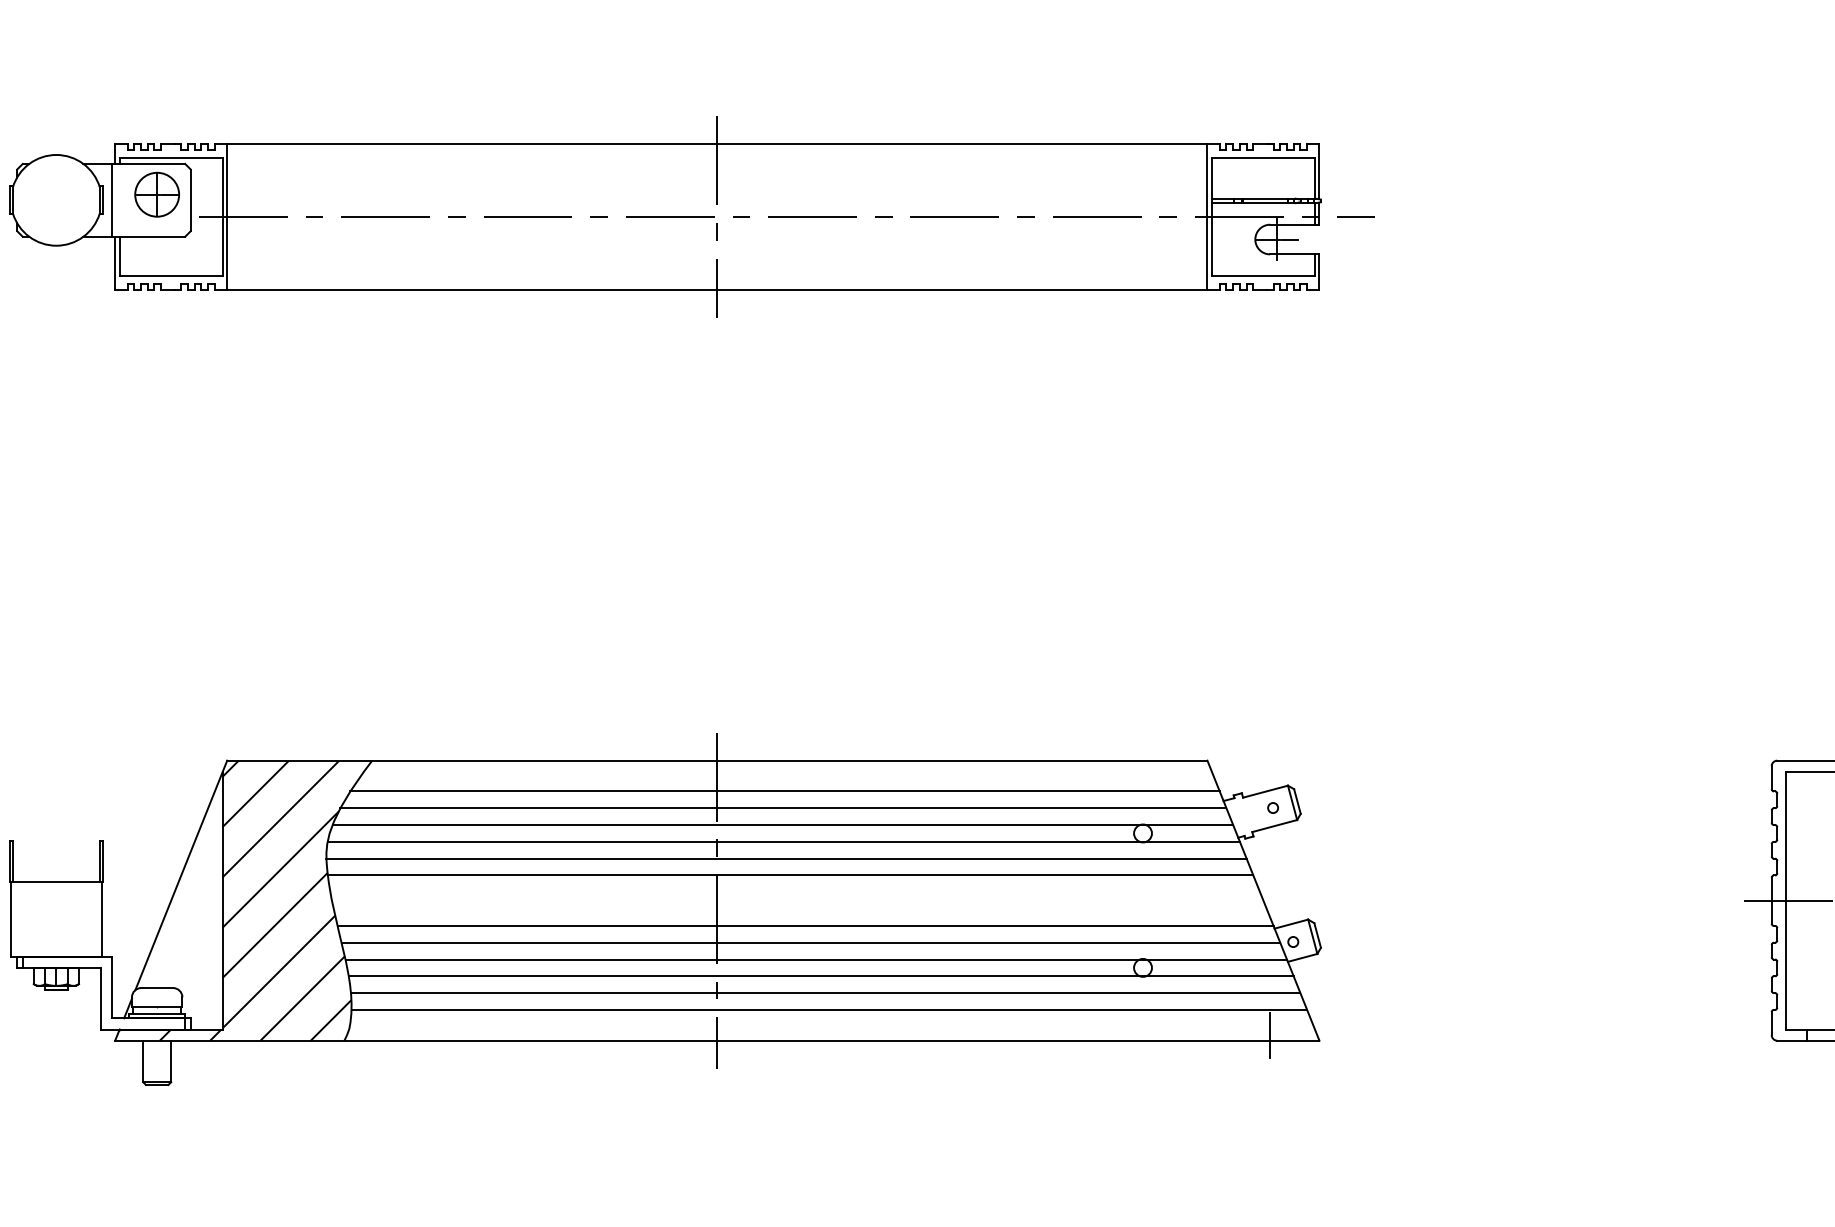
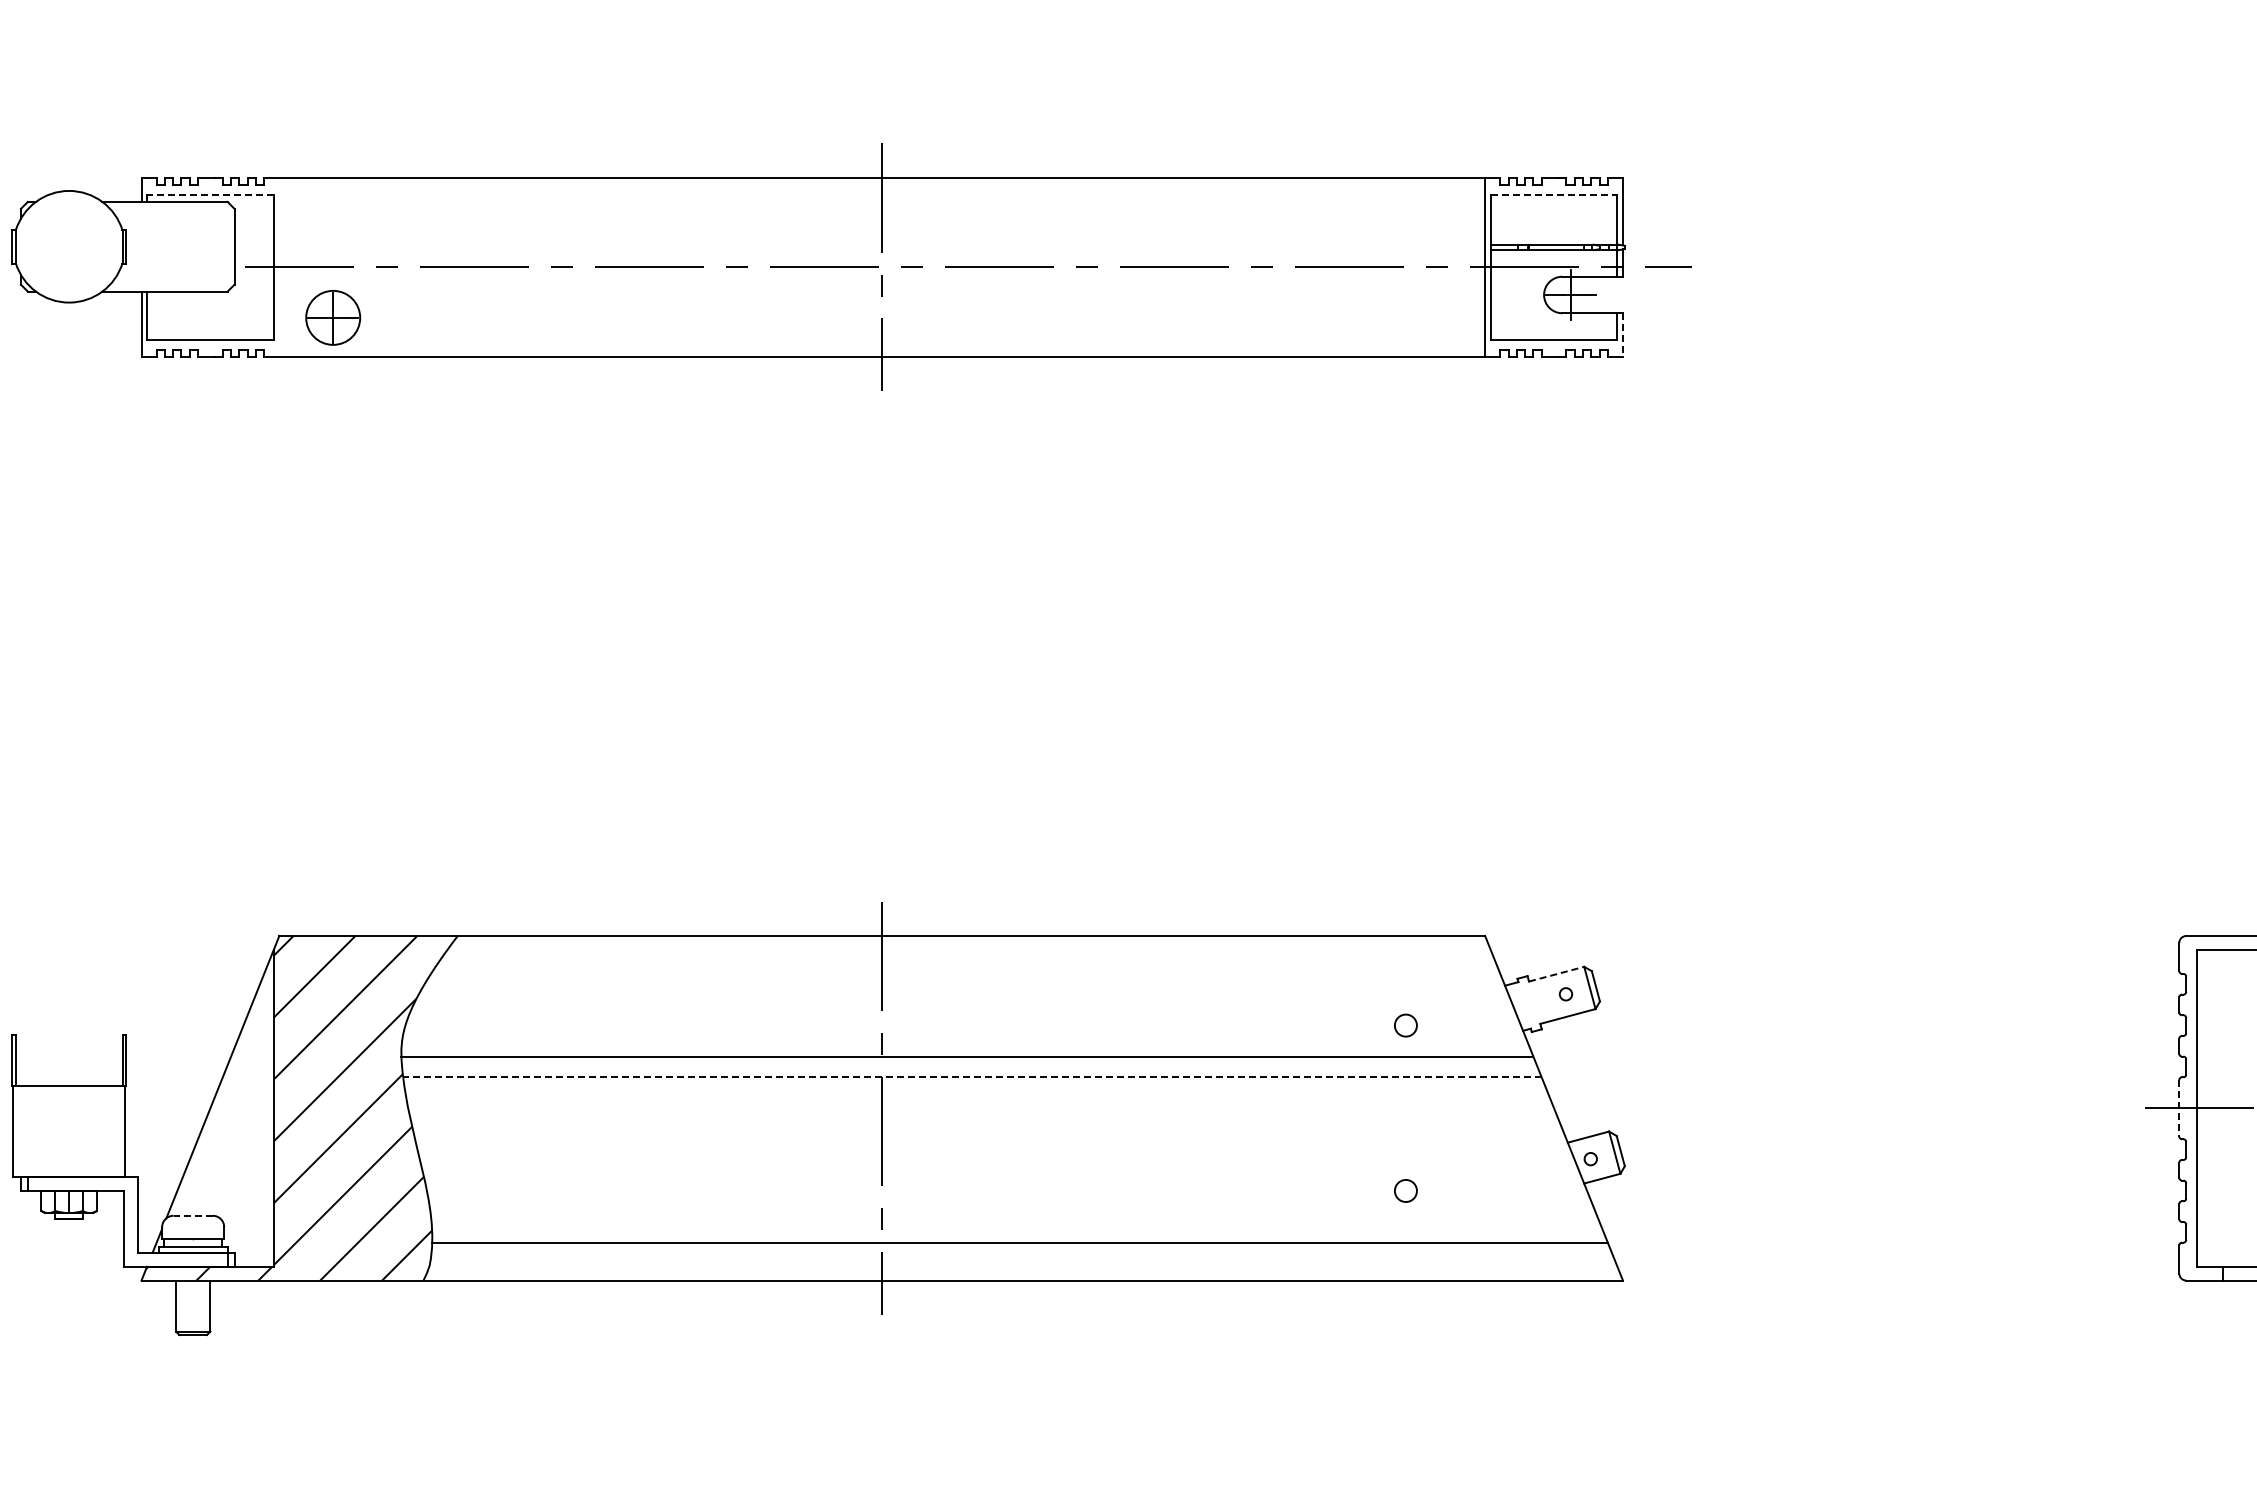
line: (170, 158) -> (209, 195), solid -> dashed
line: (1263, 158) -> (1554, 195), solid -> dashed
part: (157, 194) -> (333, 317), moved
line: (112, 200) -> (138, 246), removed
line: (227, 217) -> (279, 267), removed
line: (1319, 272) -> (1622, 335), solid -> dashed
line: (784, 791) -> (965, 973), removed
line: (1265, 791) -> (1556, 974), solid -> dashed
line: (783, 808) -> (963, 994), removed
line: (782, 825) -> (962, 1015), removed
line: (783, 841) -> (963, 1035), removed
line: (789, 875) -> (971, 1077), solid -> dashed
line: (1771, 900) -> (2179, 1108), solid -> dashed
line: (805, 926) -> (990, 1139), removed
line: (811, 942) -> (997, 1159), removed
line: (815, 959) -> (1003, 1180), removed
line: (820, 976) -> (1009, 1201), removed
line: (157, 987) -> (193, 1215), solid -> dashed
line: (825, 992) -> (1015, 1221), removed
line: (1270, 1034) -> (1562, 1273), removed

